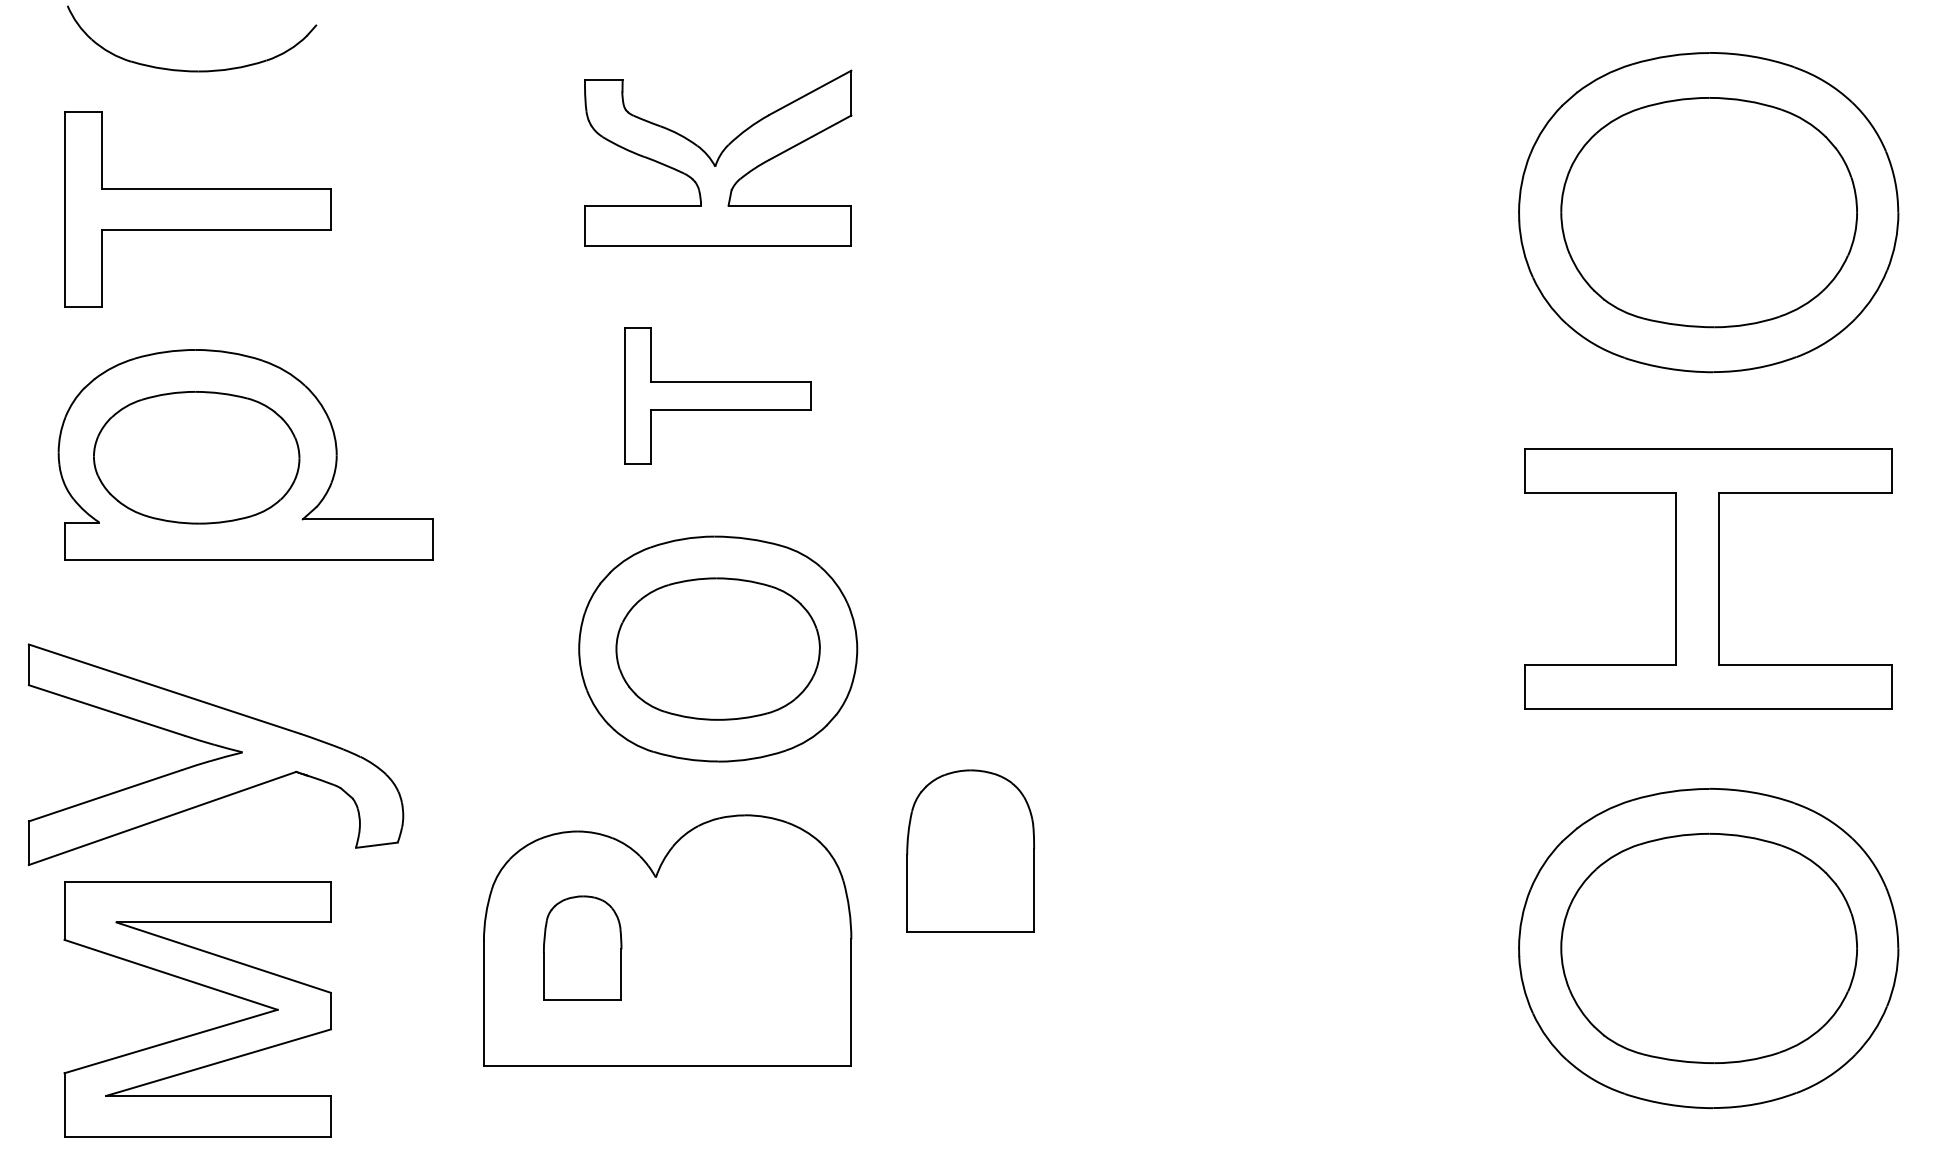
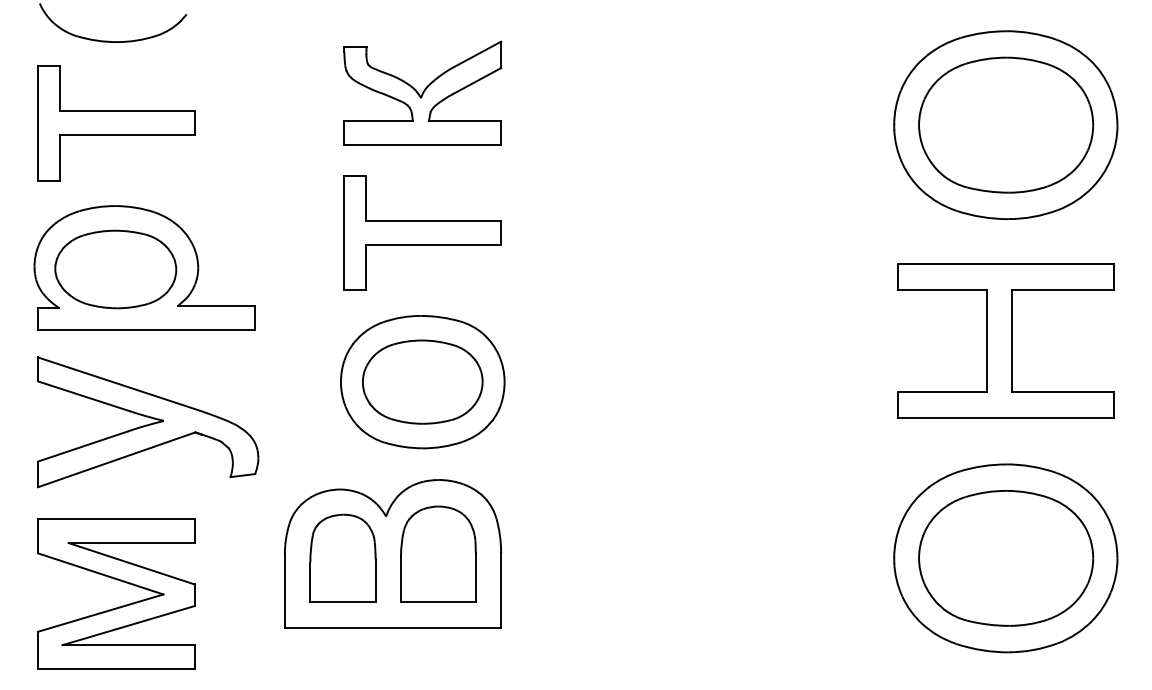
part: (717, 394) -> (422, 232), size x1.43
part: (216, 755) -> (148, 422), moved
part: (970, 850) -> (438, 553), moved
part: (581, 946) -> (342, 557), size x1.43

